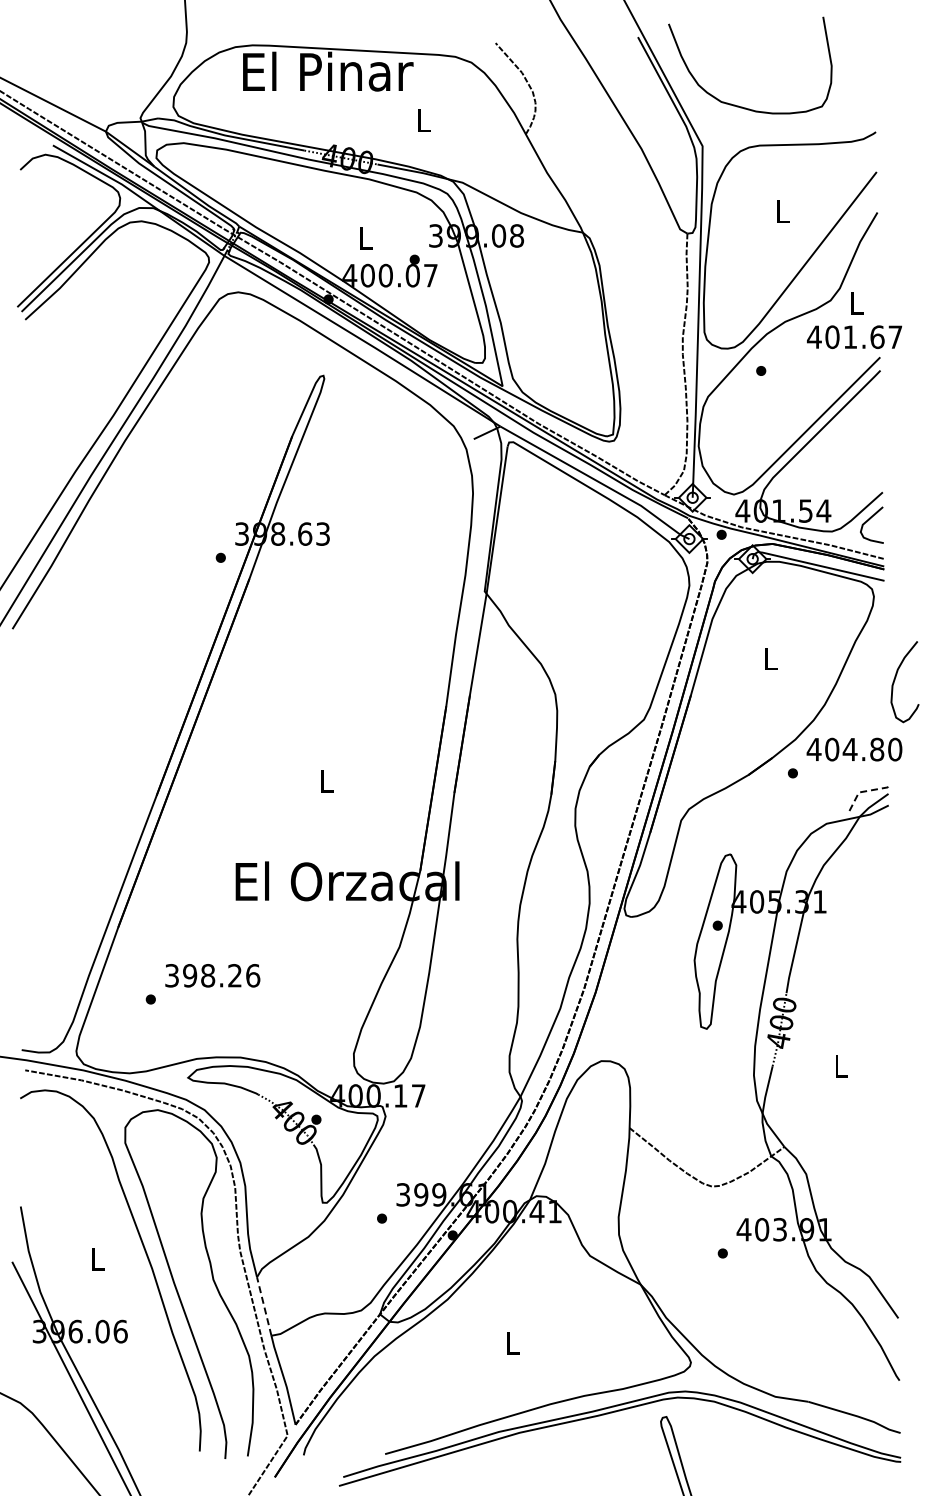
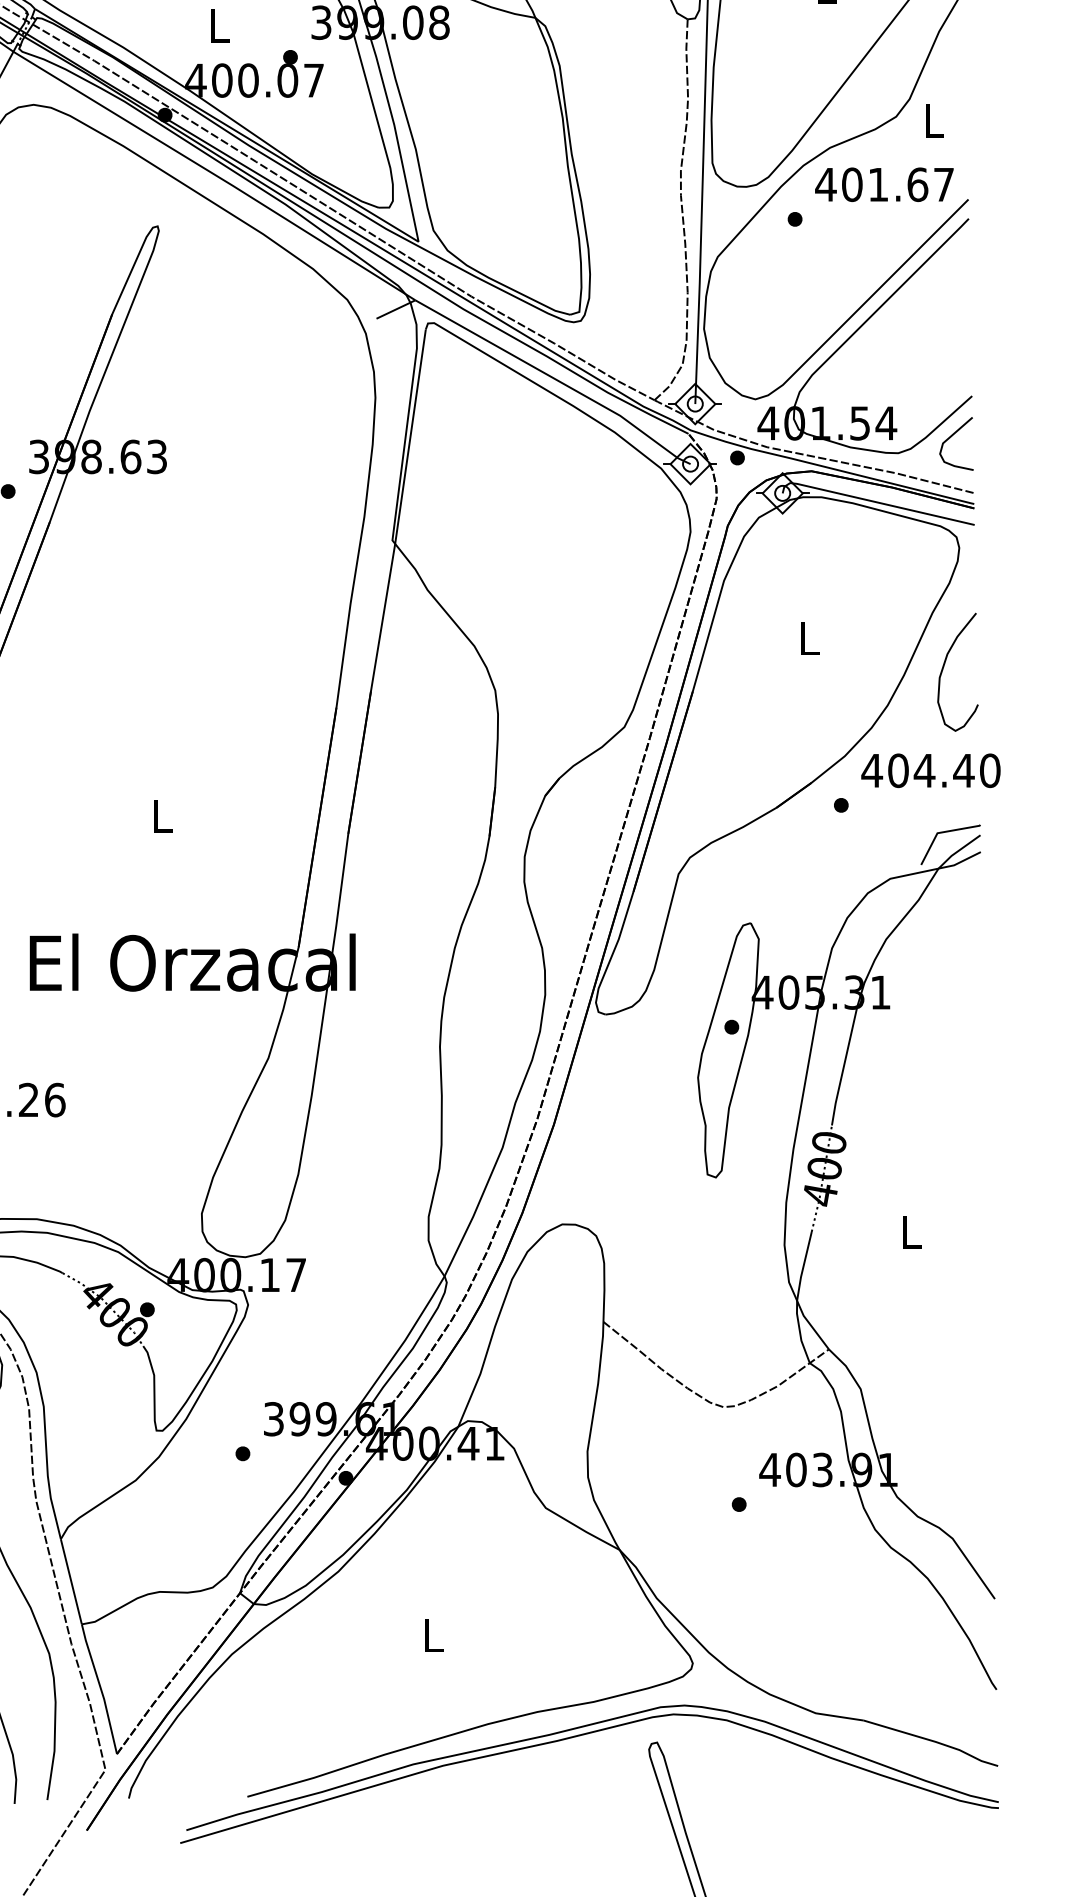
text: (854, 336) -> (884, 183), moved
curve: (895, 680) -> (944, 670), moved
text: (876, 749) -> (962, 770), 404.80 -> 404.40
line: (861, 792) -> (941, 833), dashed -> solid
line: (264, 1306) -> (71, 1581), dashed -> solid

